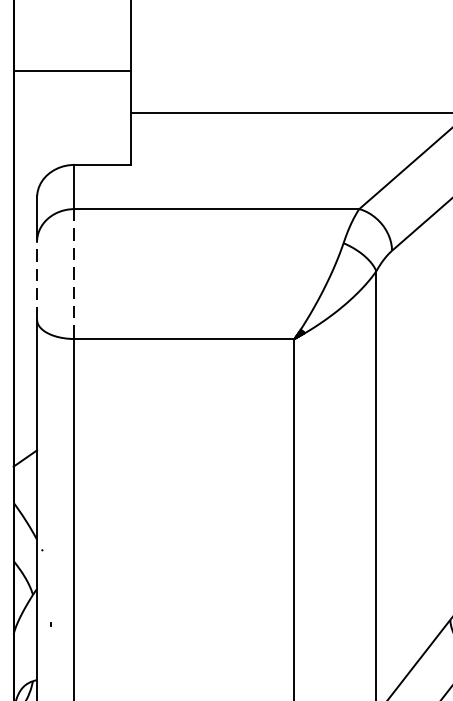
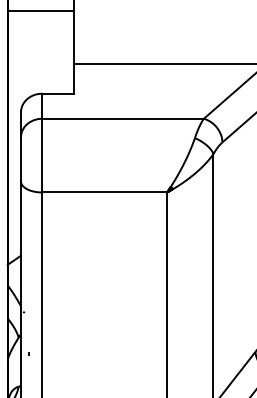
line: (71, 71) -> (40, 11), moved
line: (74, 273) -> (42, 155), dashed -> solid
line: (37, 279) -> (21, 158), dashed -> solid

